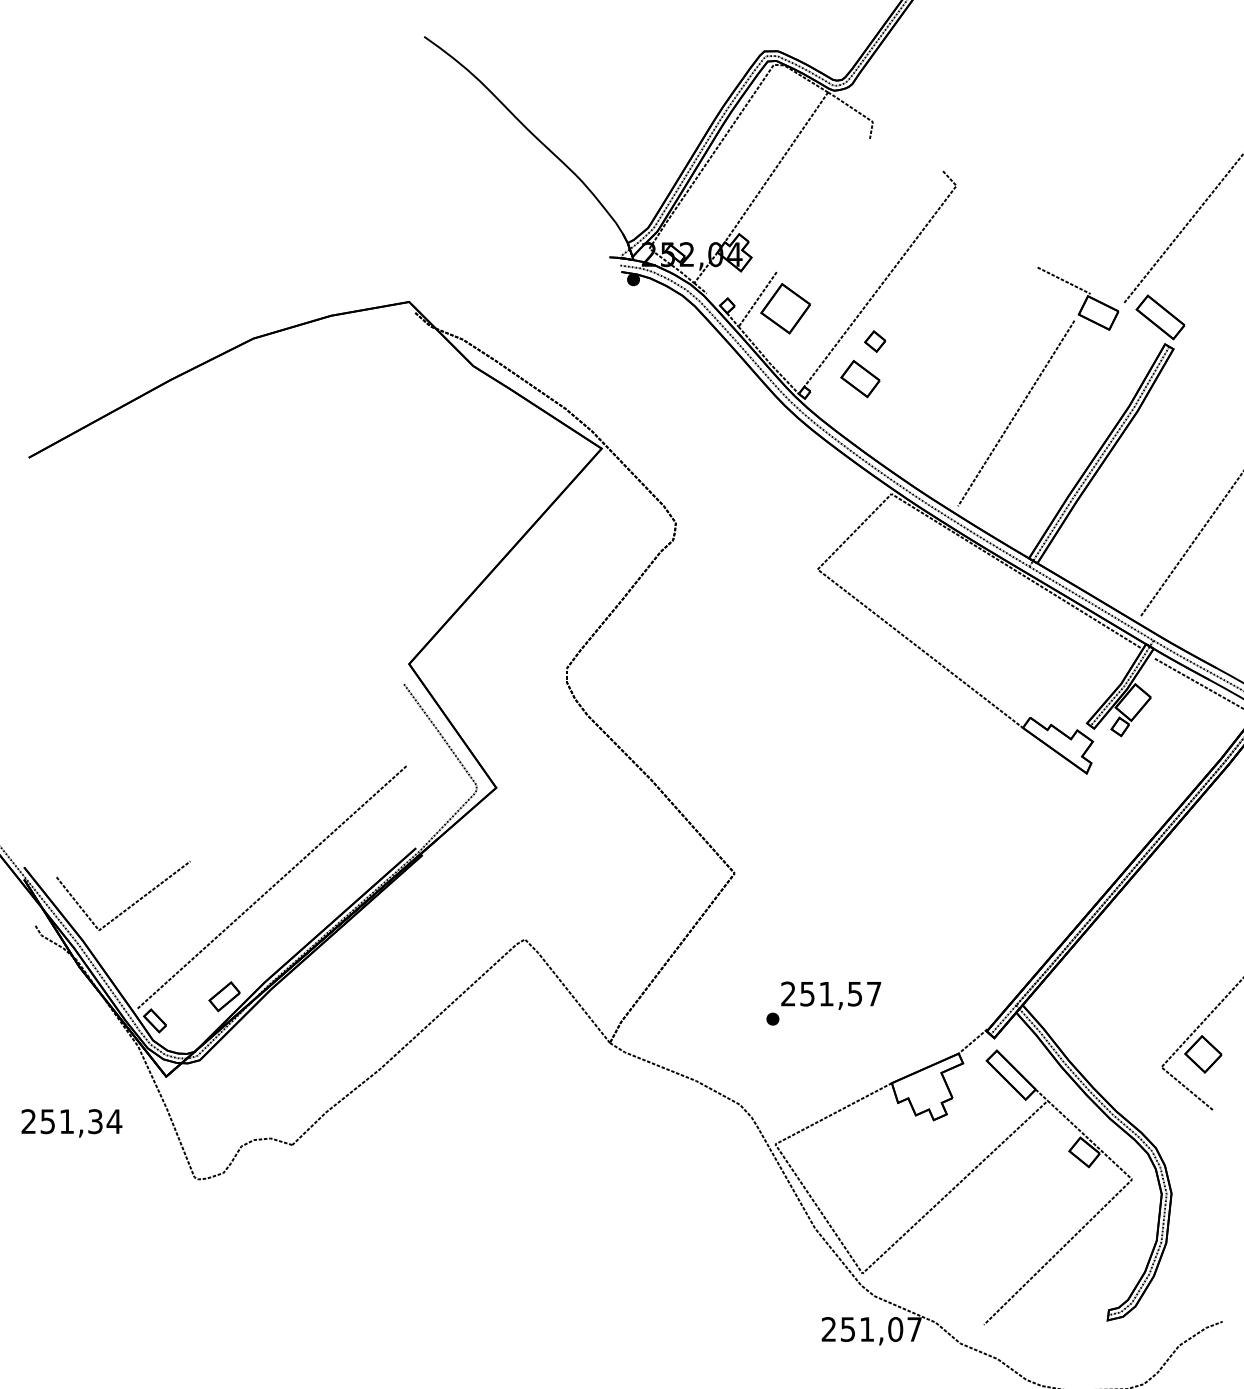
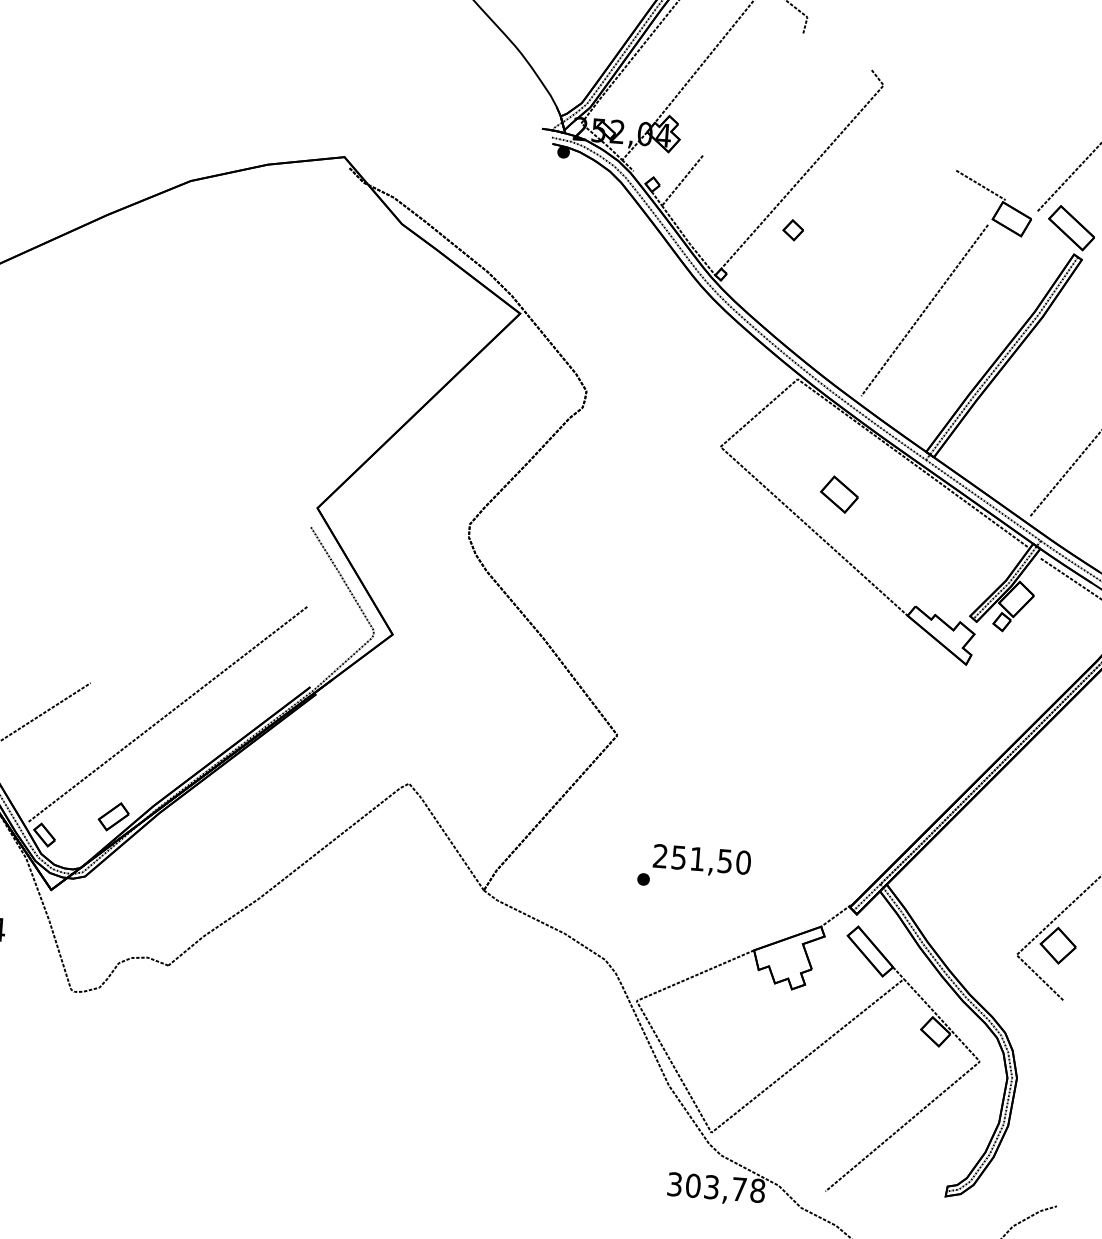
part: (785, 308) -> (708, 191), removed
part: (860, 378) -> (839, 494), moved
text: (873, 993) -> (743, 862), 251,57 -> 251,50
text: (871, 1329) -> (716, 1187), 251,07 -> 303,78

